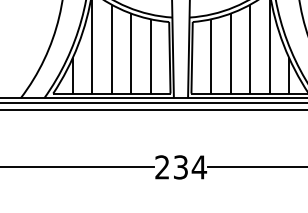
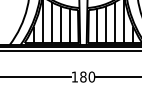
text: (181, 166) -> (83, 76), 234 -> 180

